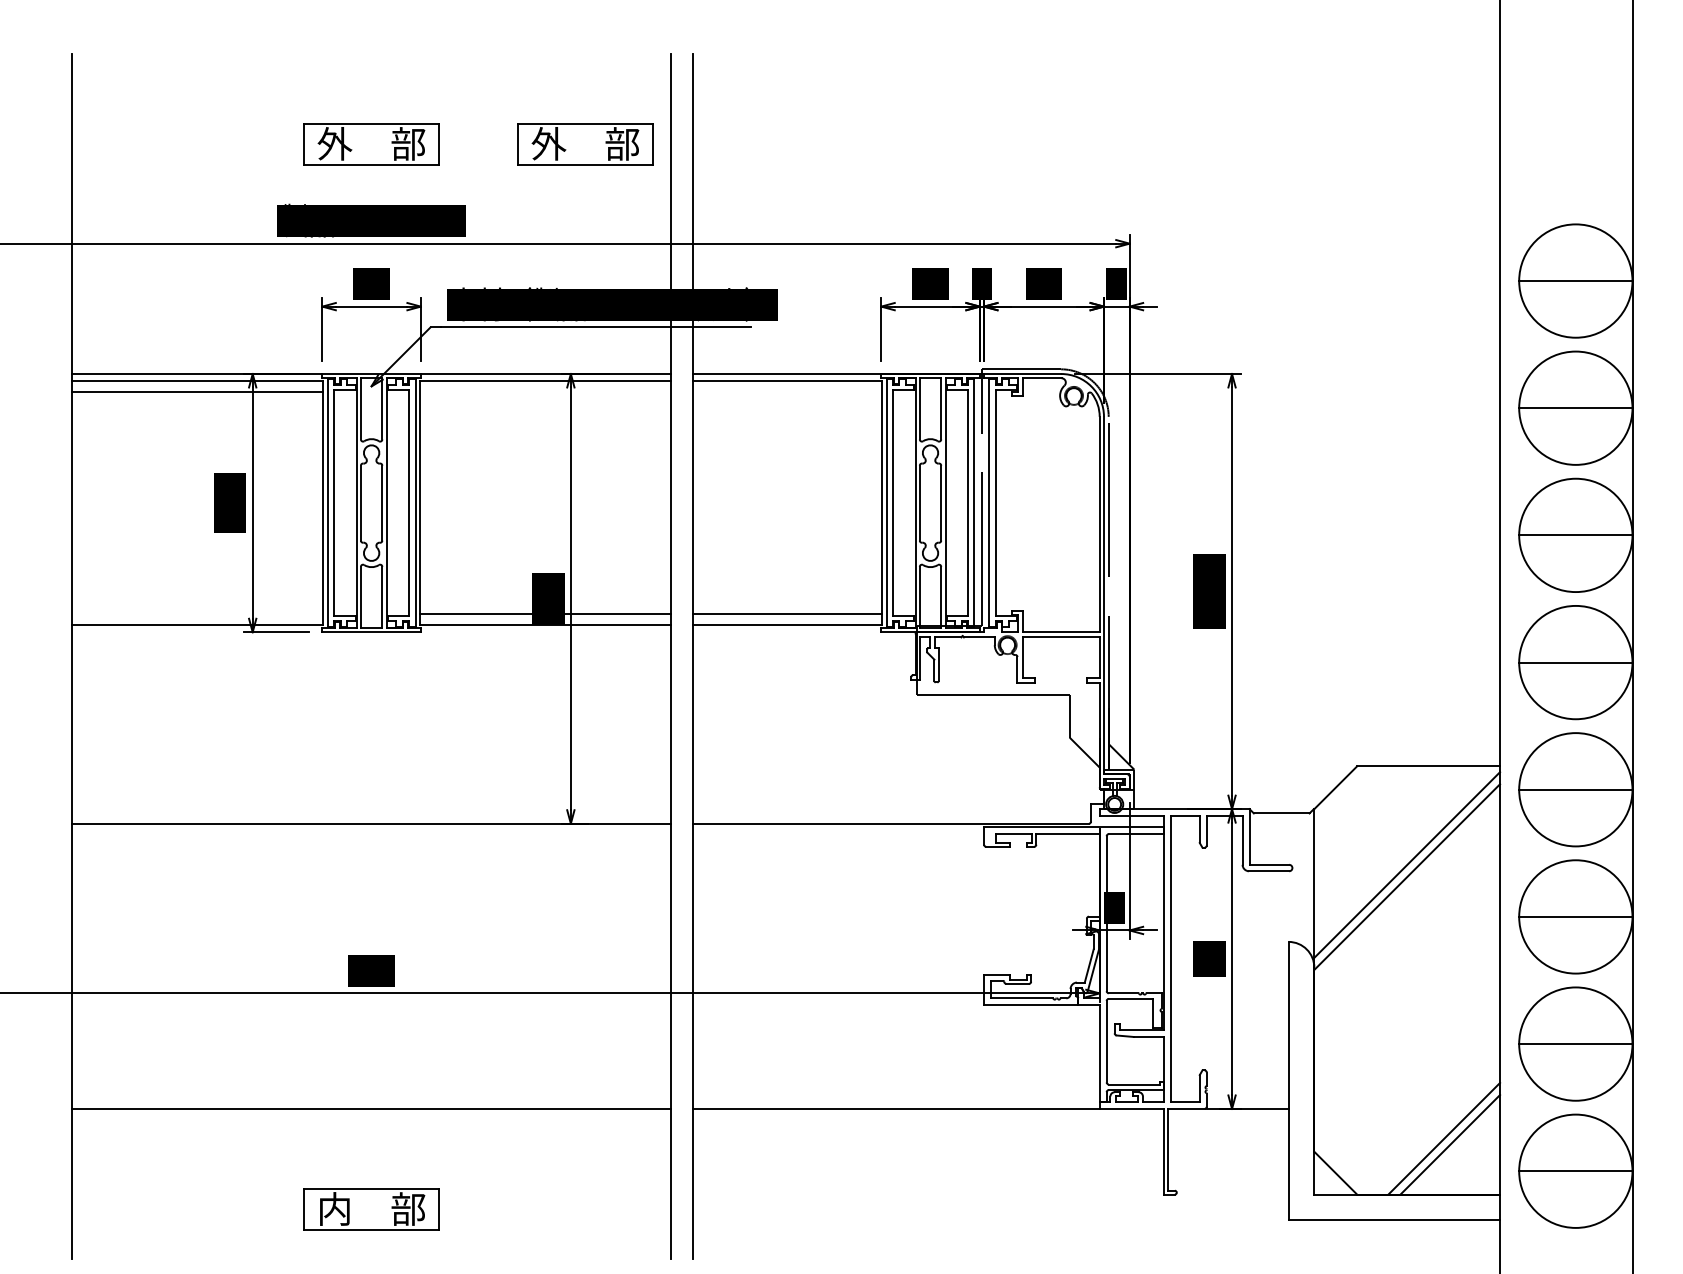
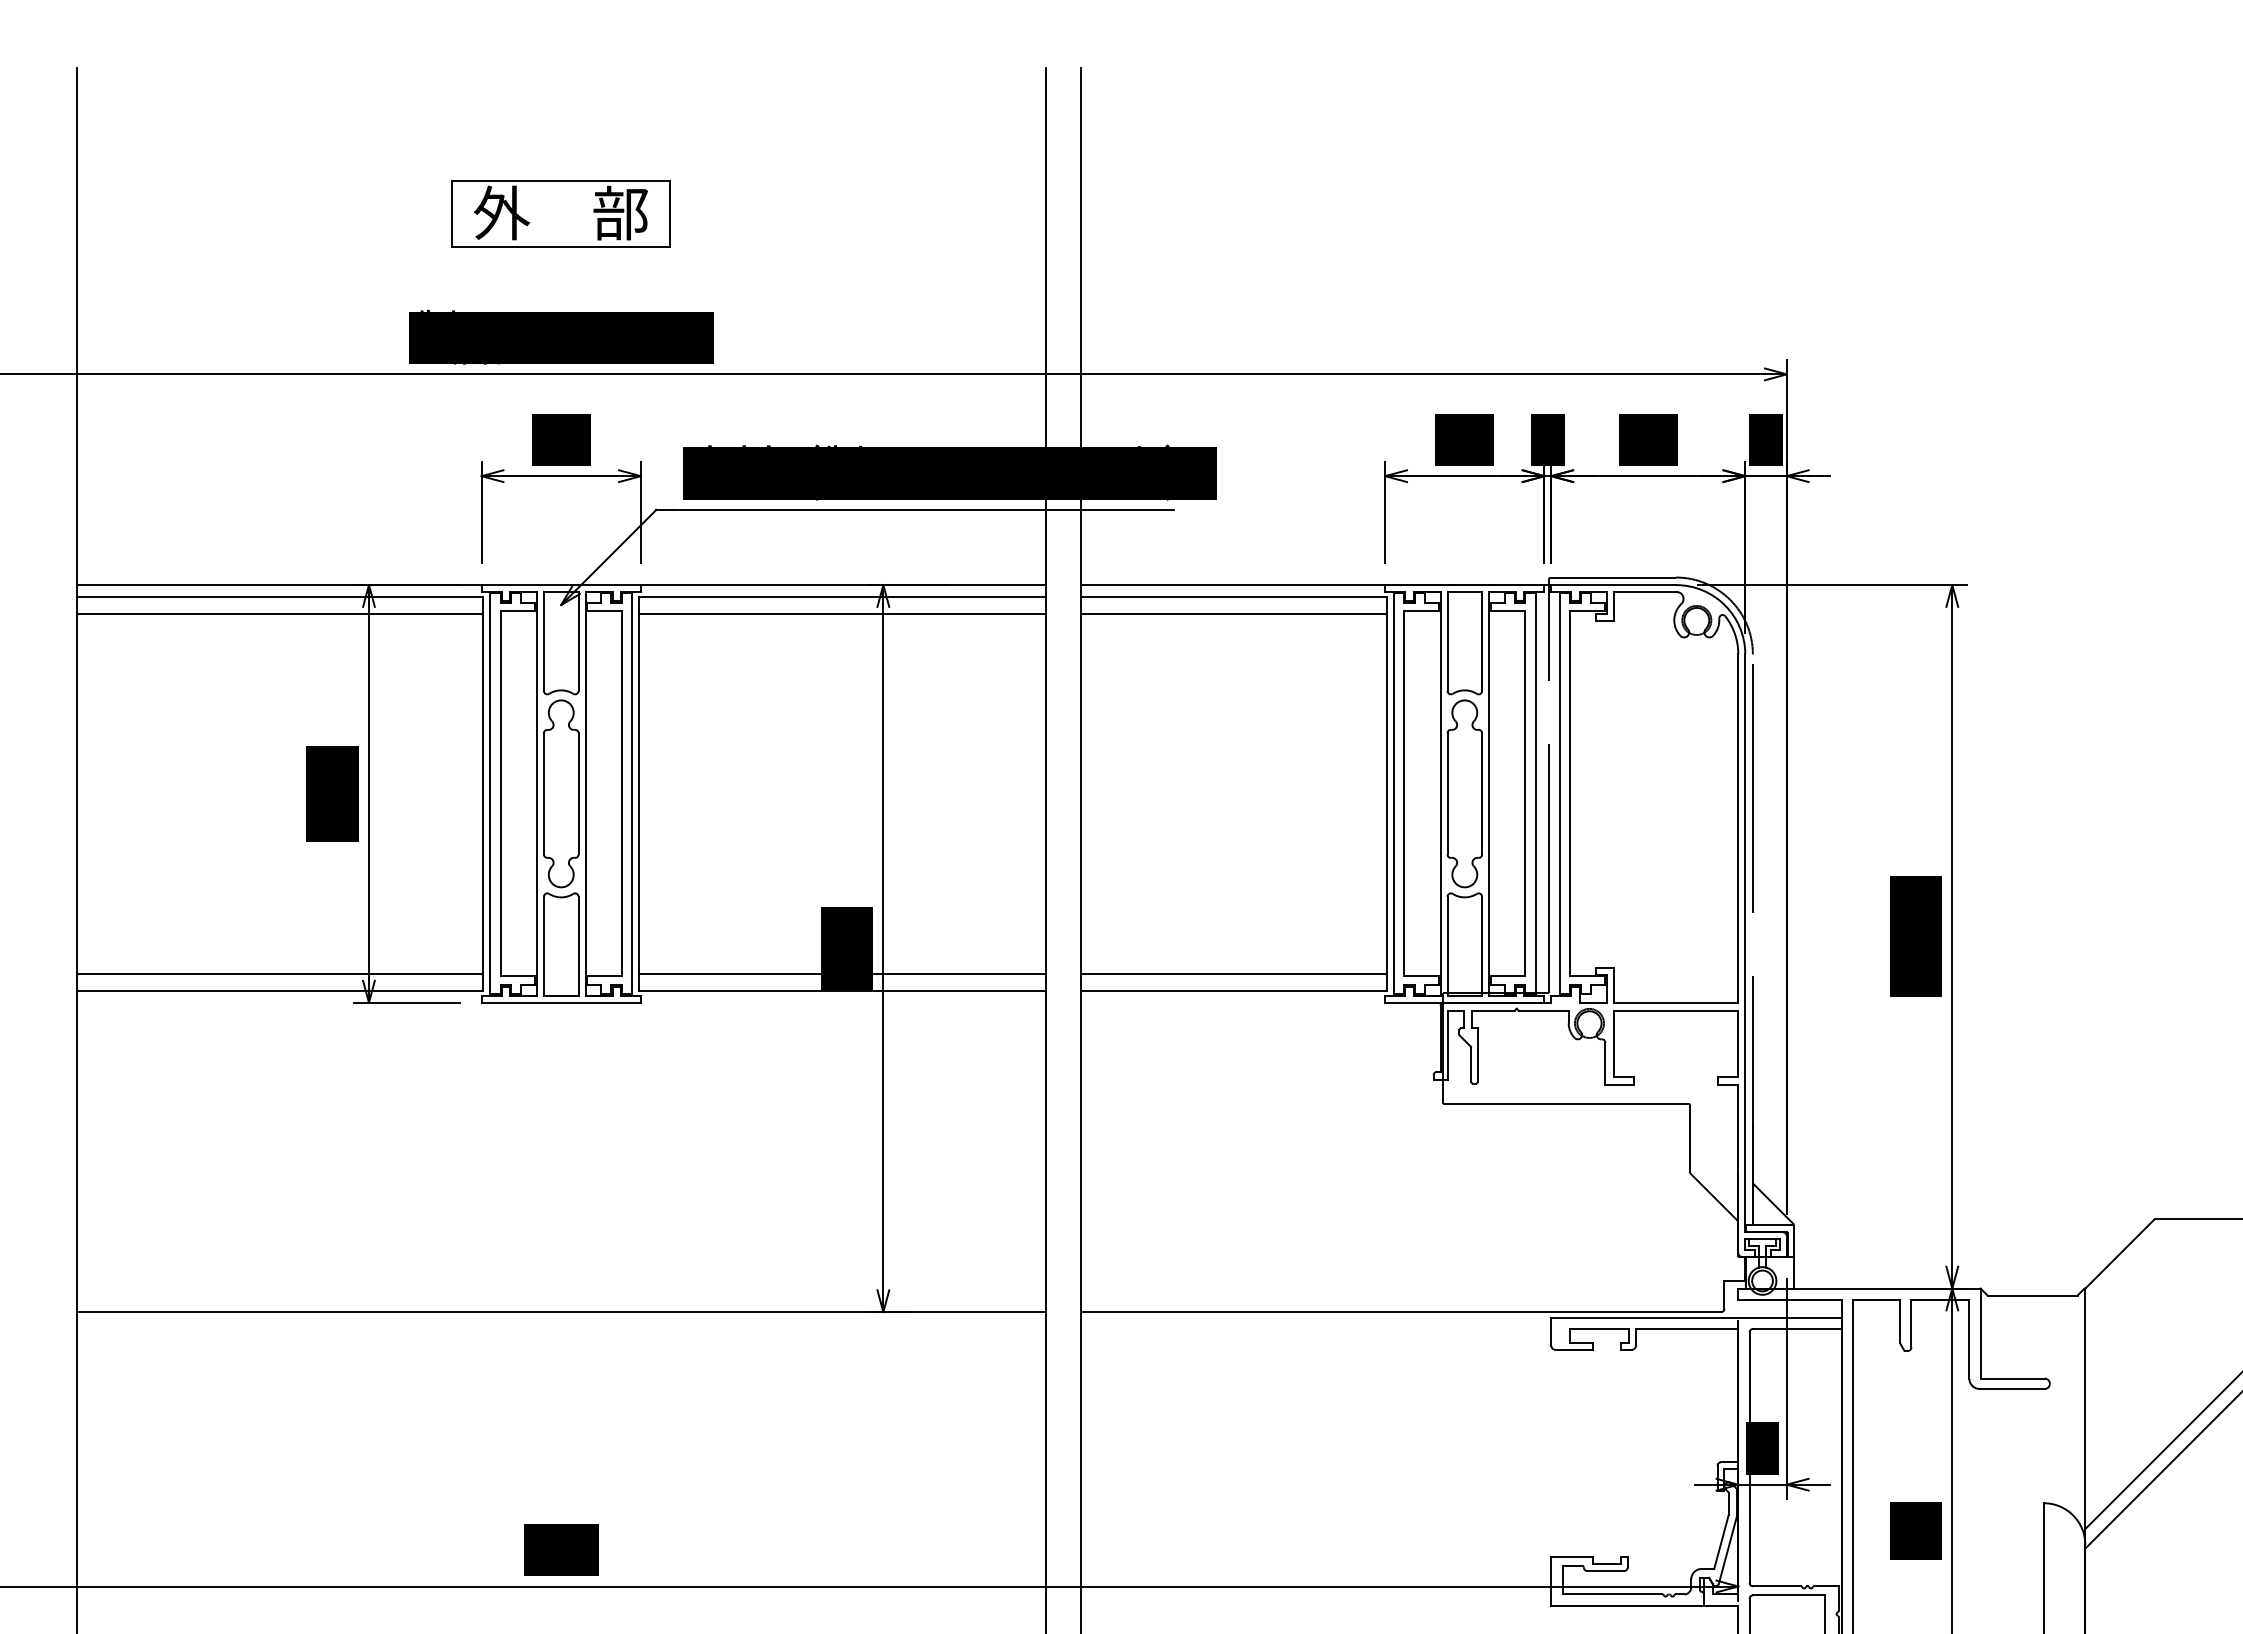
part: (585, 144) -> (907, 214), removed
line: (545, 391) -> (842, 613), added
line: (787, 391) -> (1233, 613), added
line: (197, 614) -> (279, 973), added

